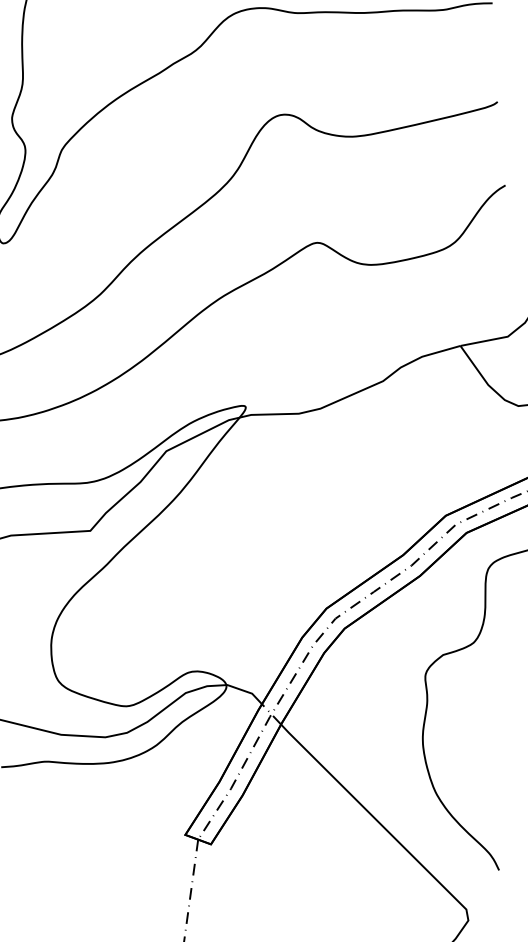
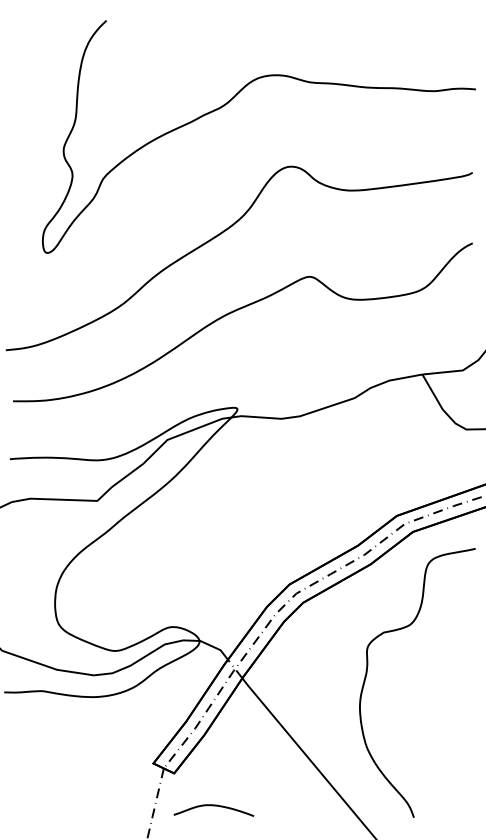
curve: (261, 879) -> (213, 806), added

